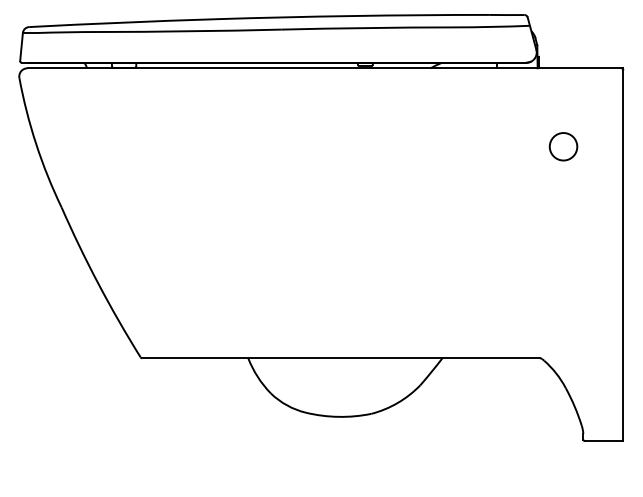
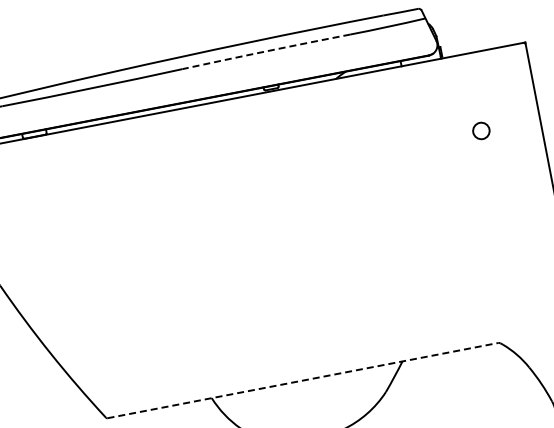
arc: (367, 28) -> (266, 51), solid -> dashed
circle: (563, 146) -> (481, 130), size x0.6
line: (341, 358) -> (303, 380), solid -> dashed

